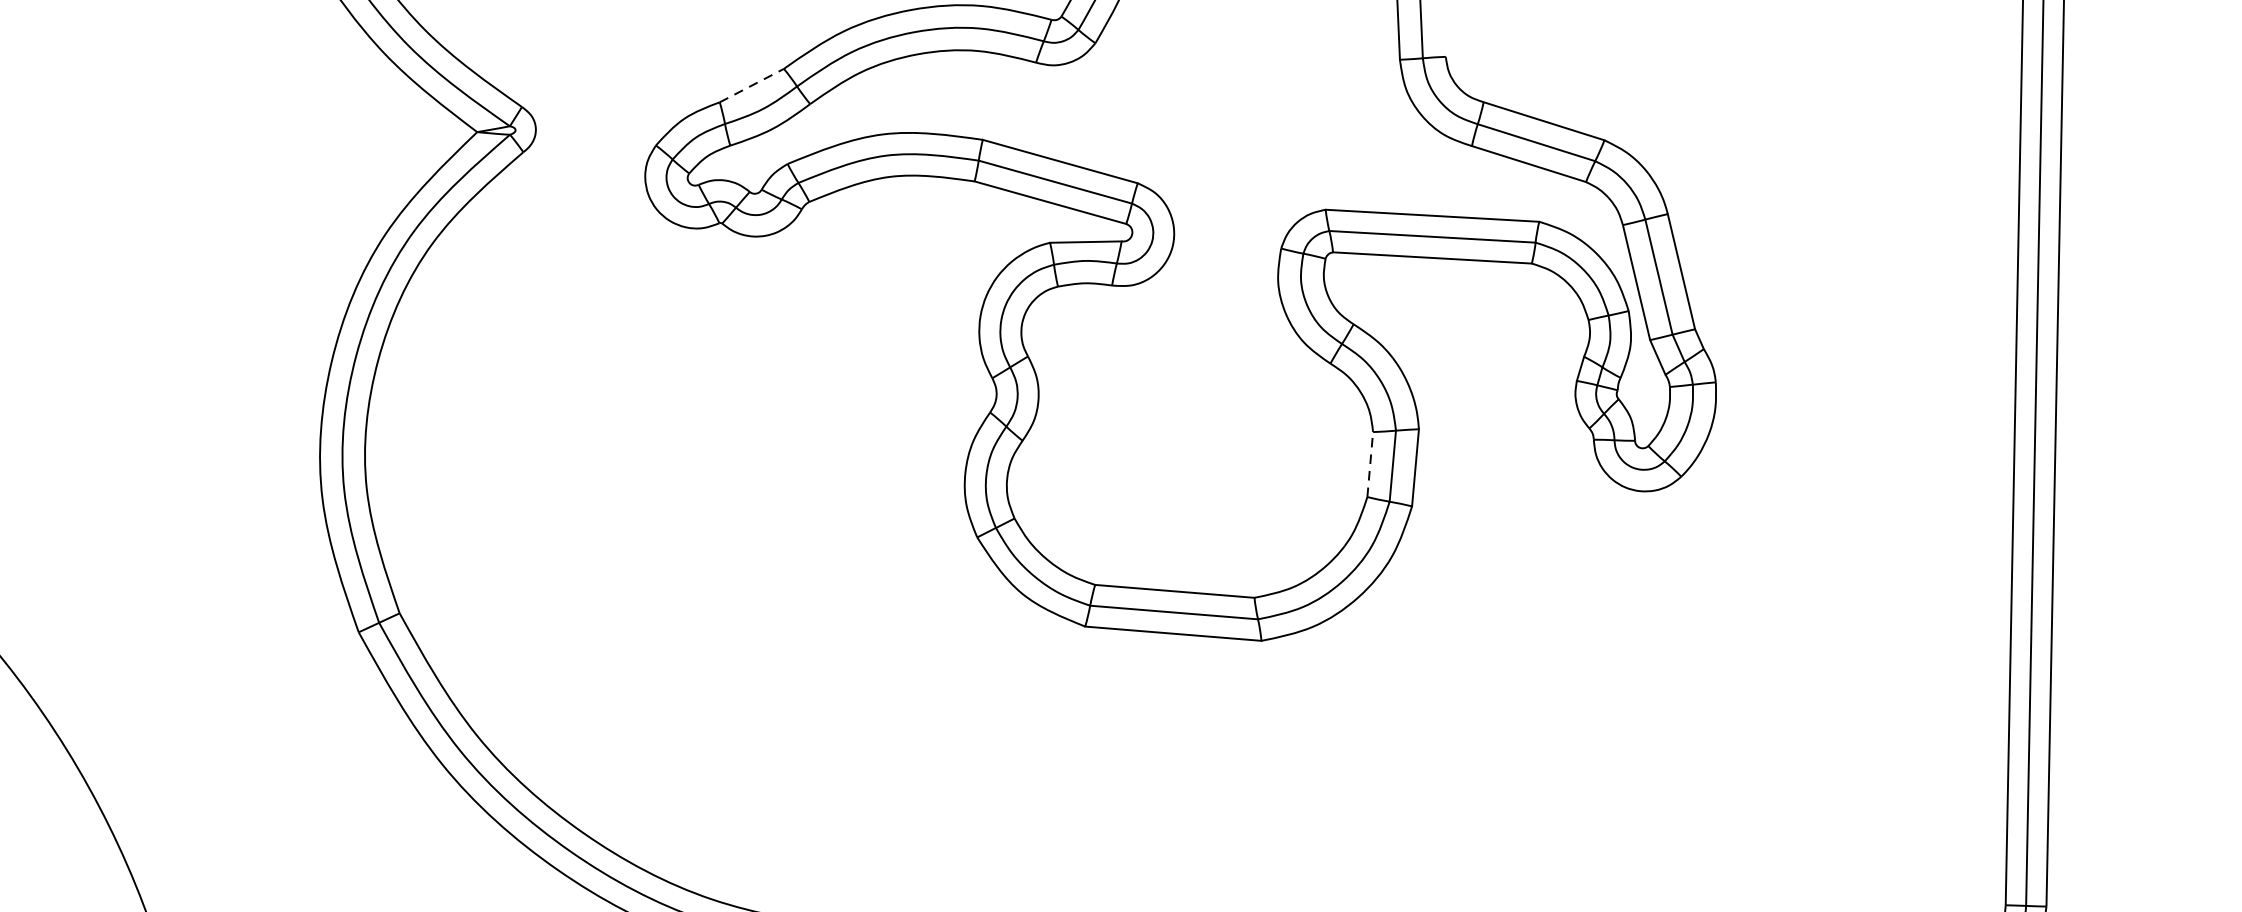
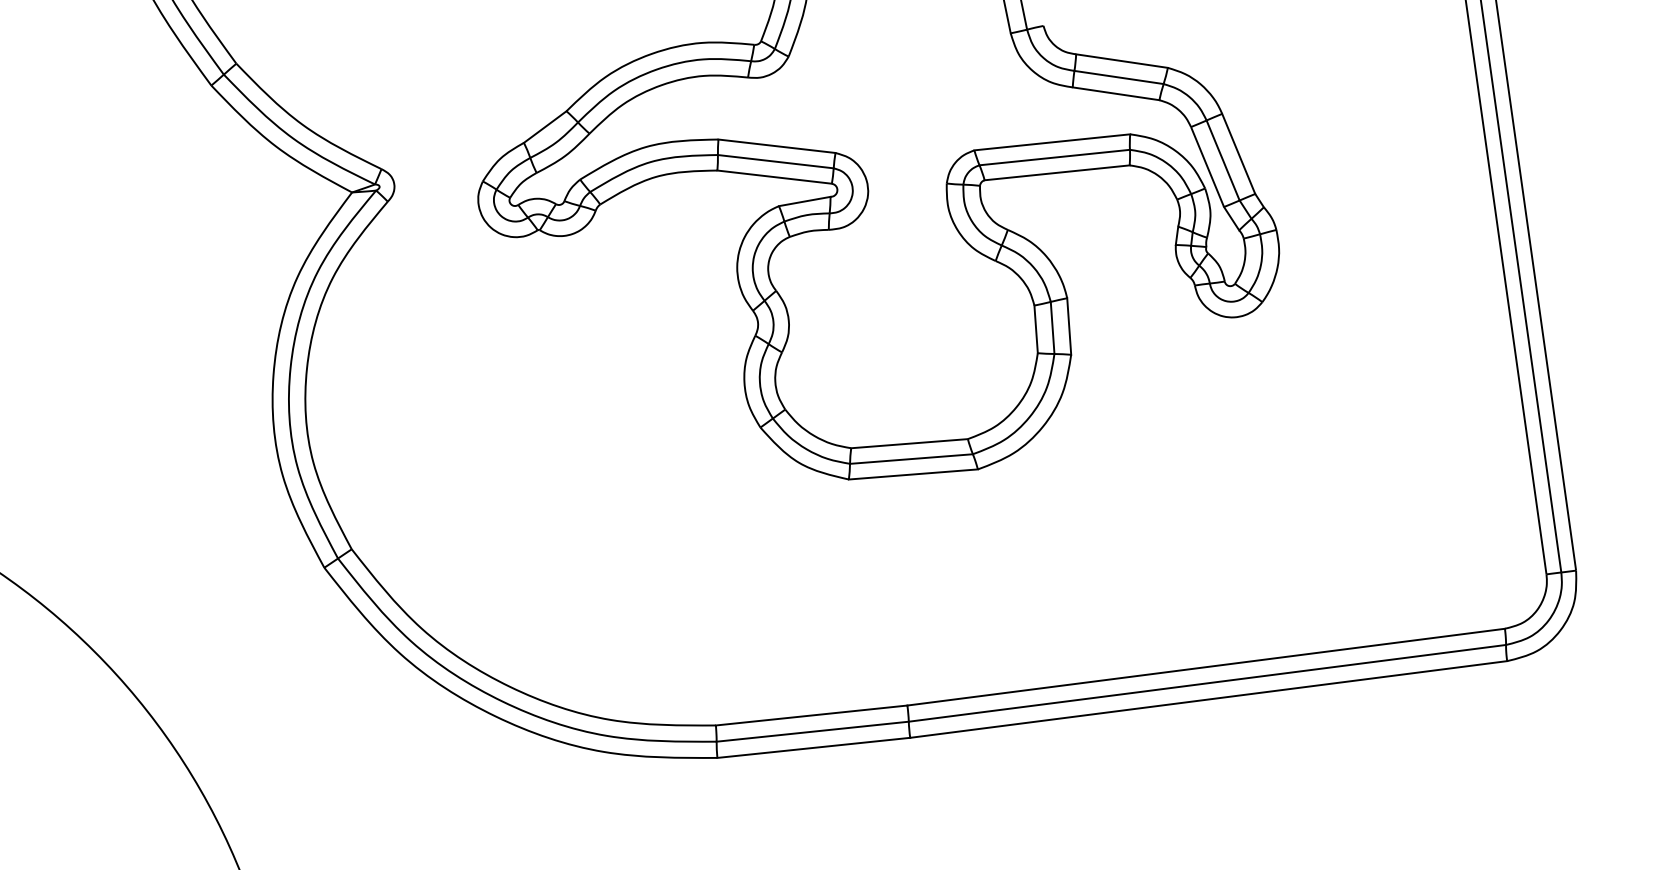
line: (752, 86) -> (545, 127), dashed -> solid
line: (1370, 464) -> (1036, 329), dashed -> solid

